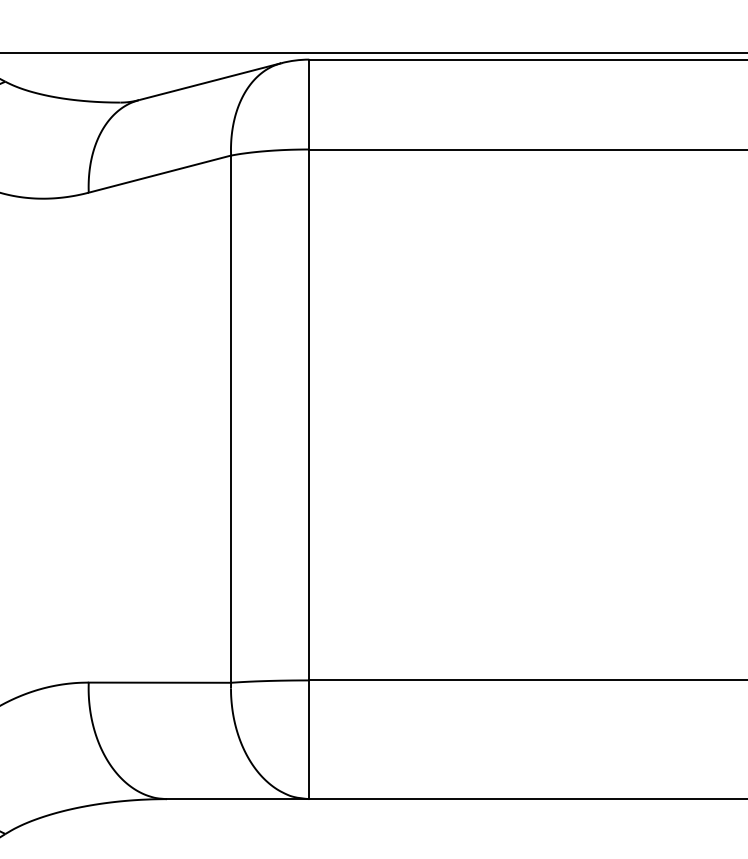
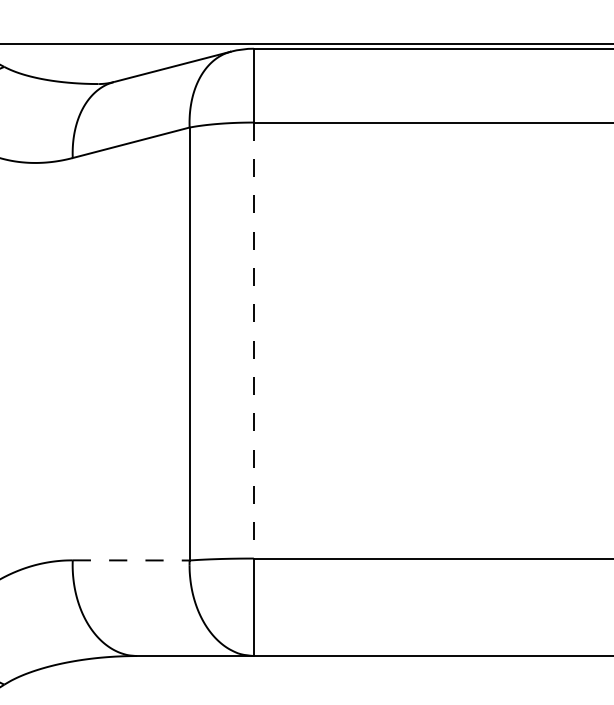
line: (309, 415) -> (254, 341), solid -> dashed
line: (160, 682) -> (131, 560), solid -> dashed

